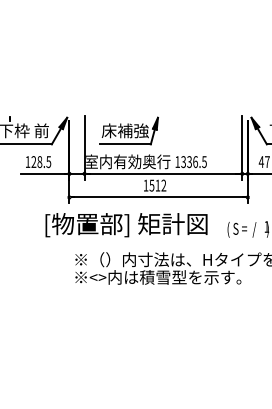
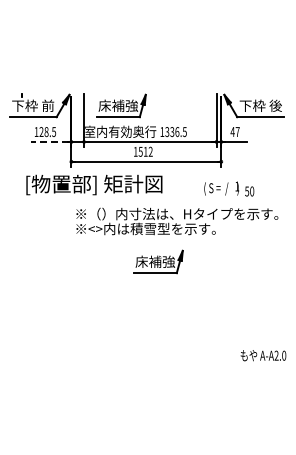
line: (43, 173) -> (49, 141), solid -> dashed
text: (126, 224) -> (94, 184), moved
part: (173, 316) -> (158, 261), added

